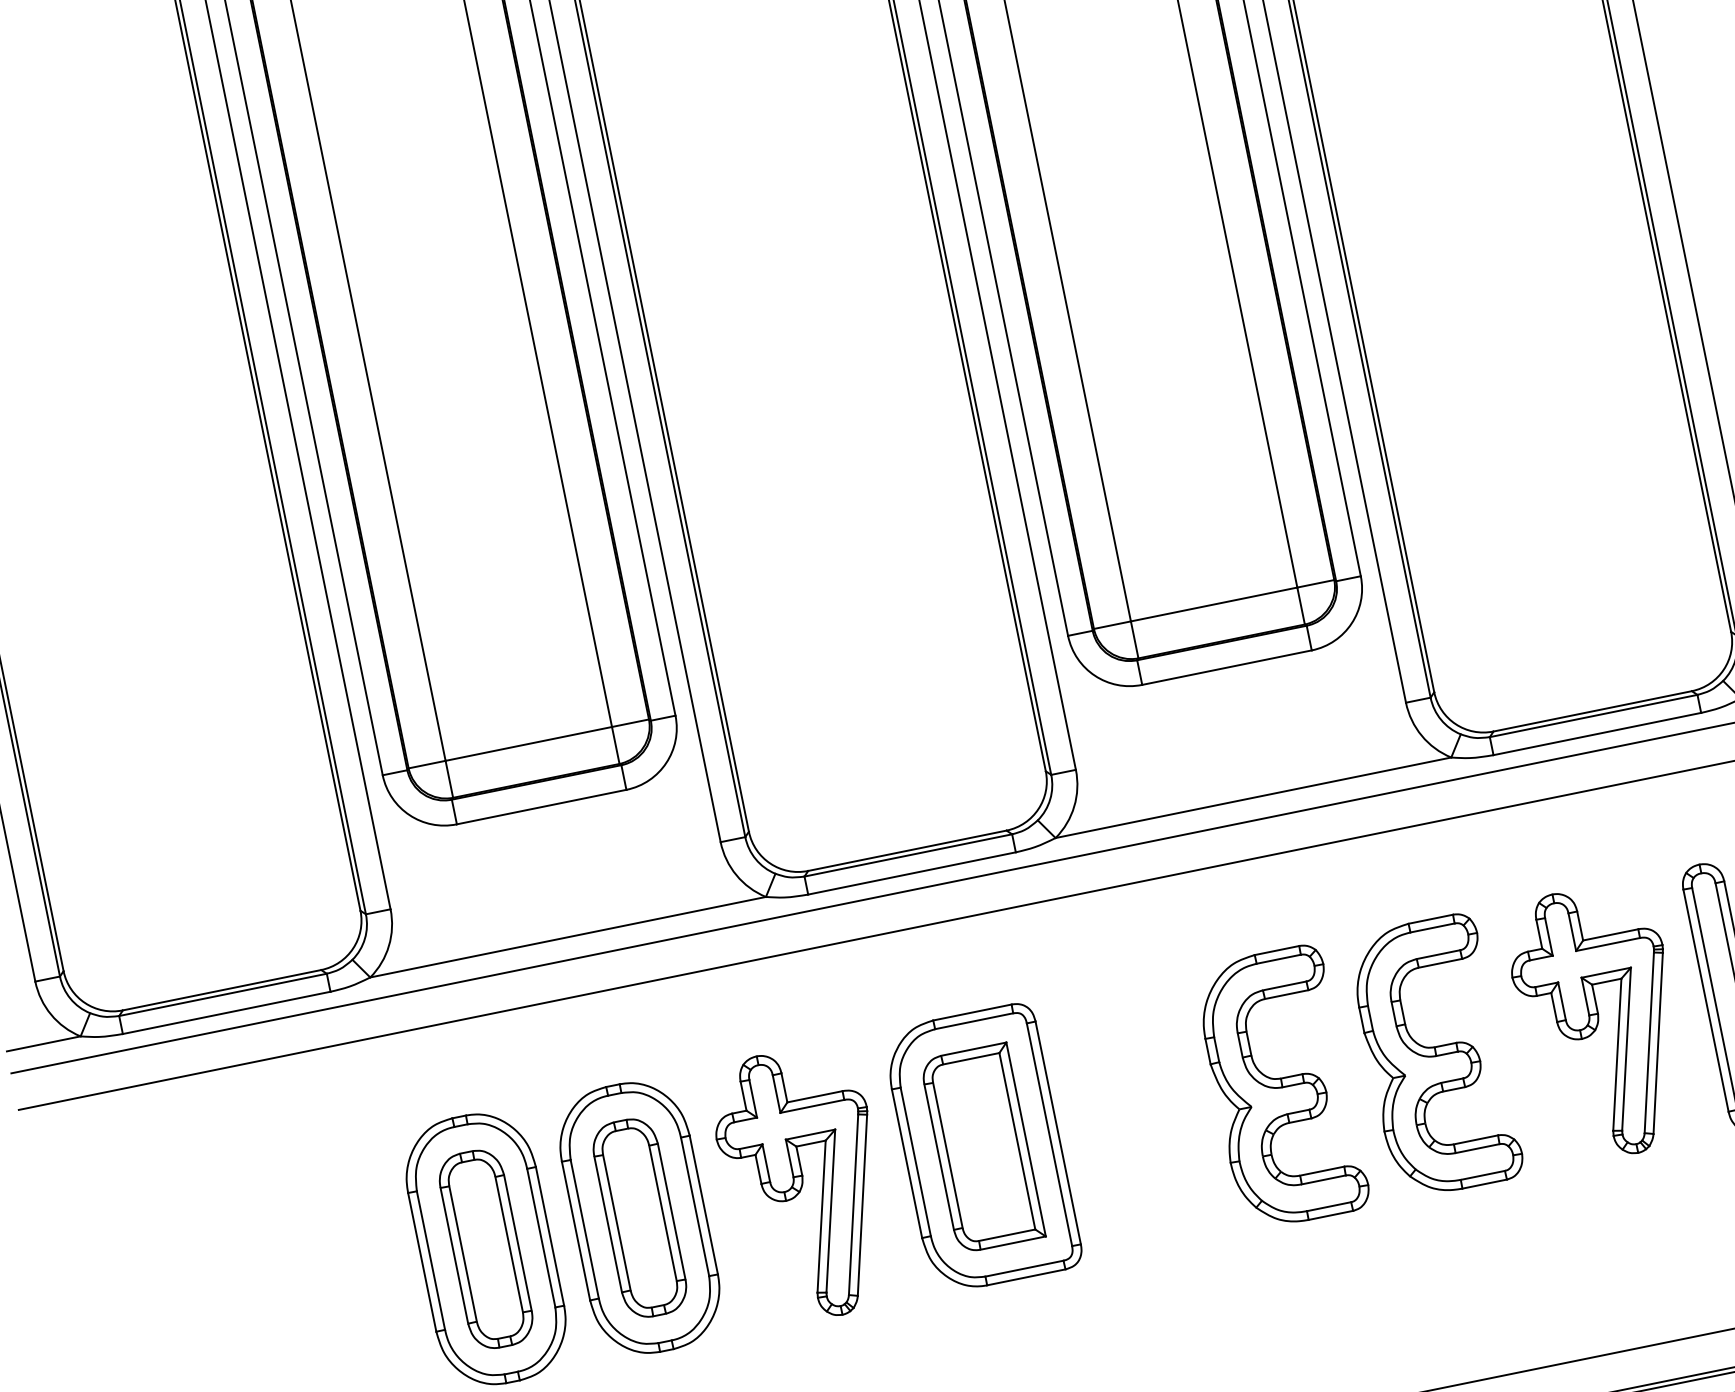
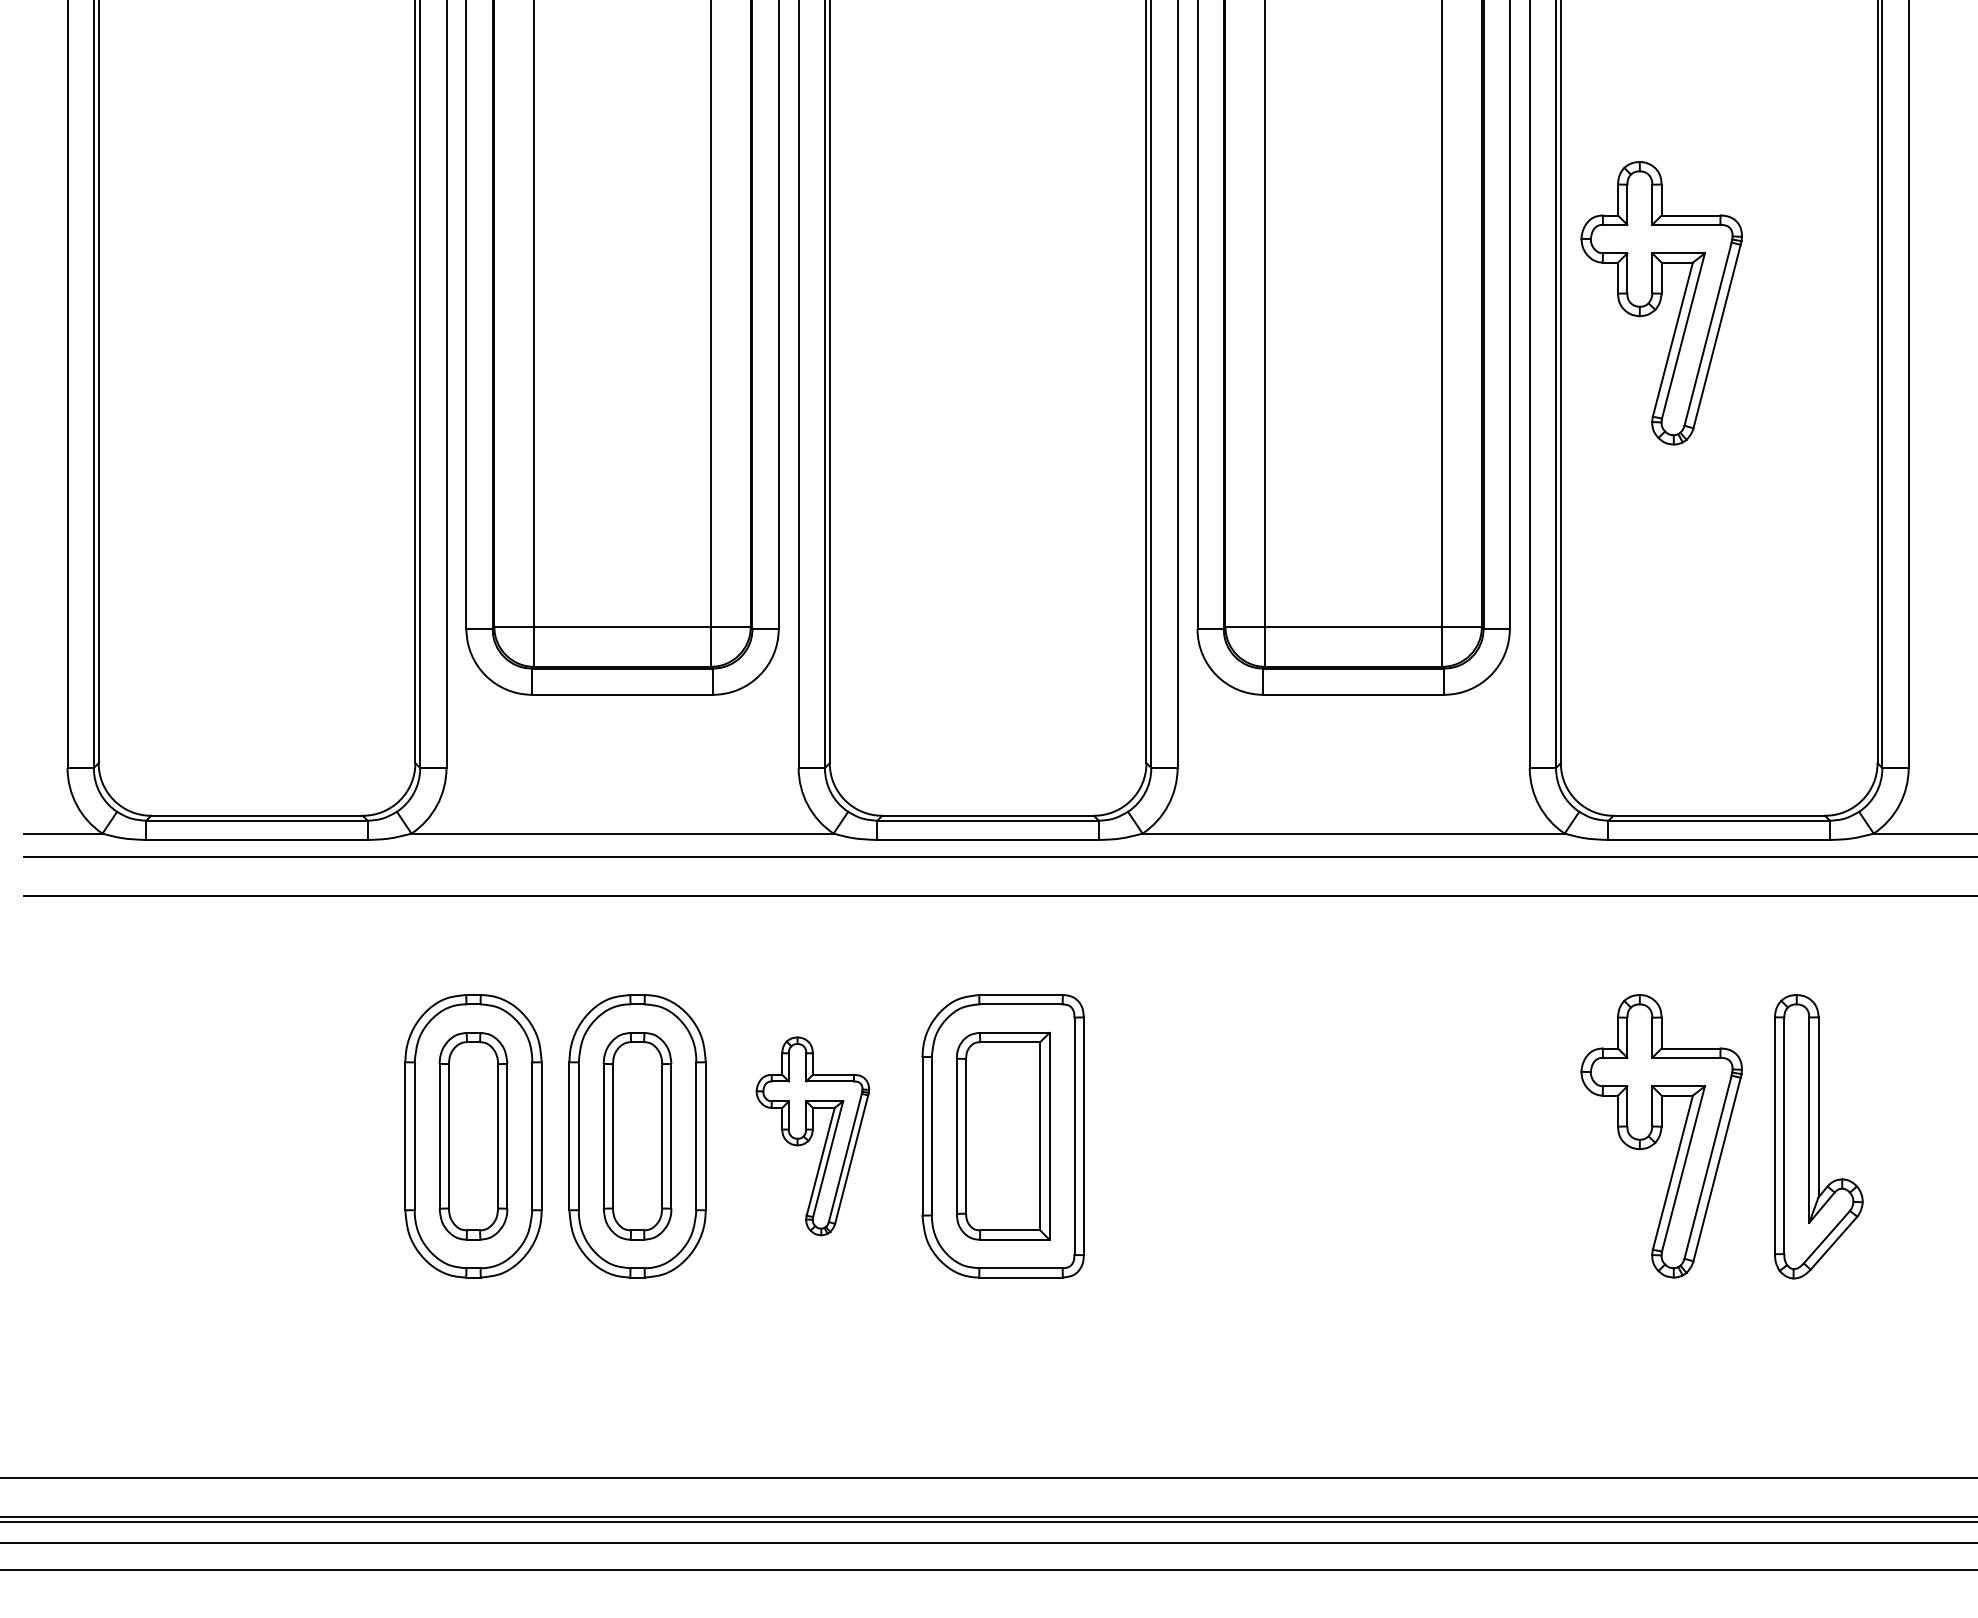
part: (1440, 242) -> (1661, 303), added
part: (1435, 1056) -> (1486, 1136), removed
part: (1281, 1087) -> (1322, 1136), removed
part: (803, 1184) -> (812, 1136), size x0.7

